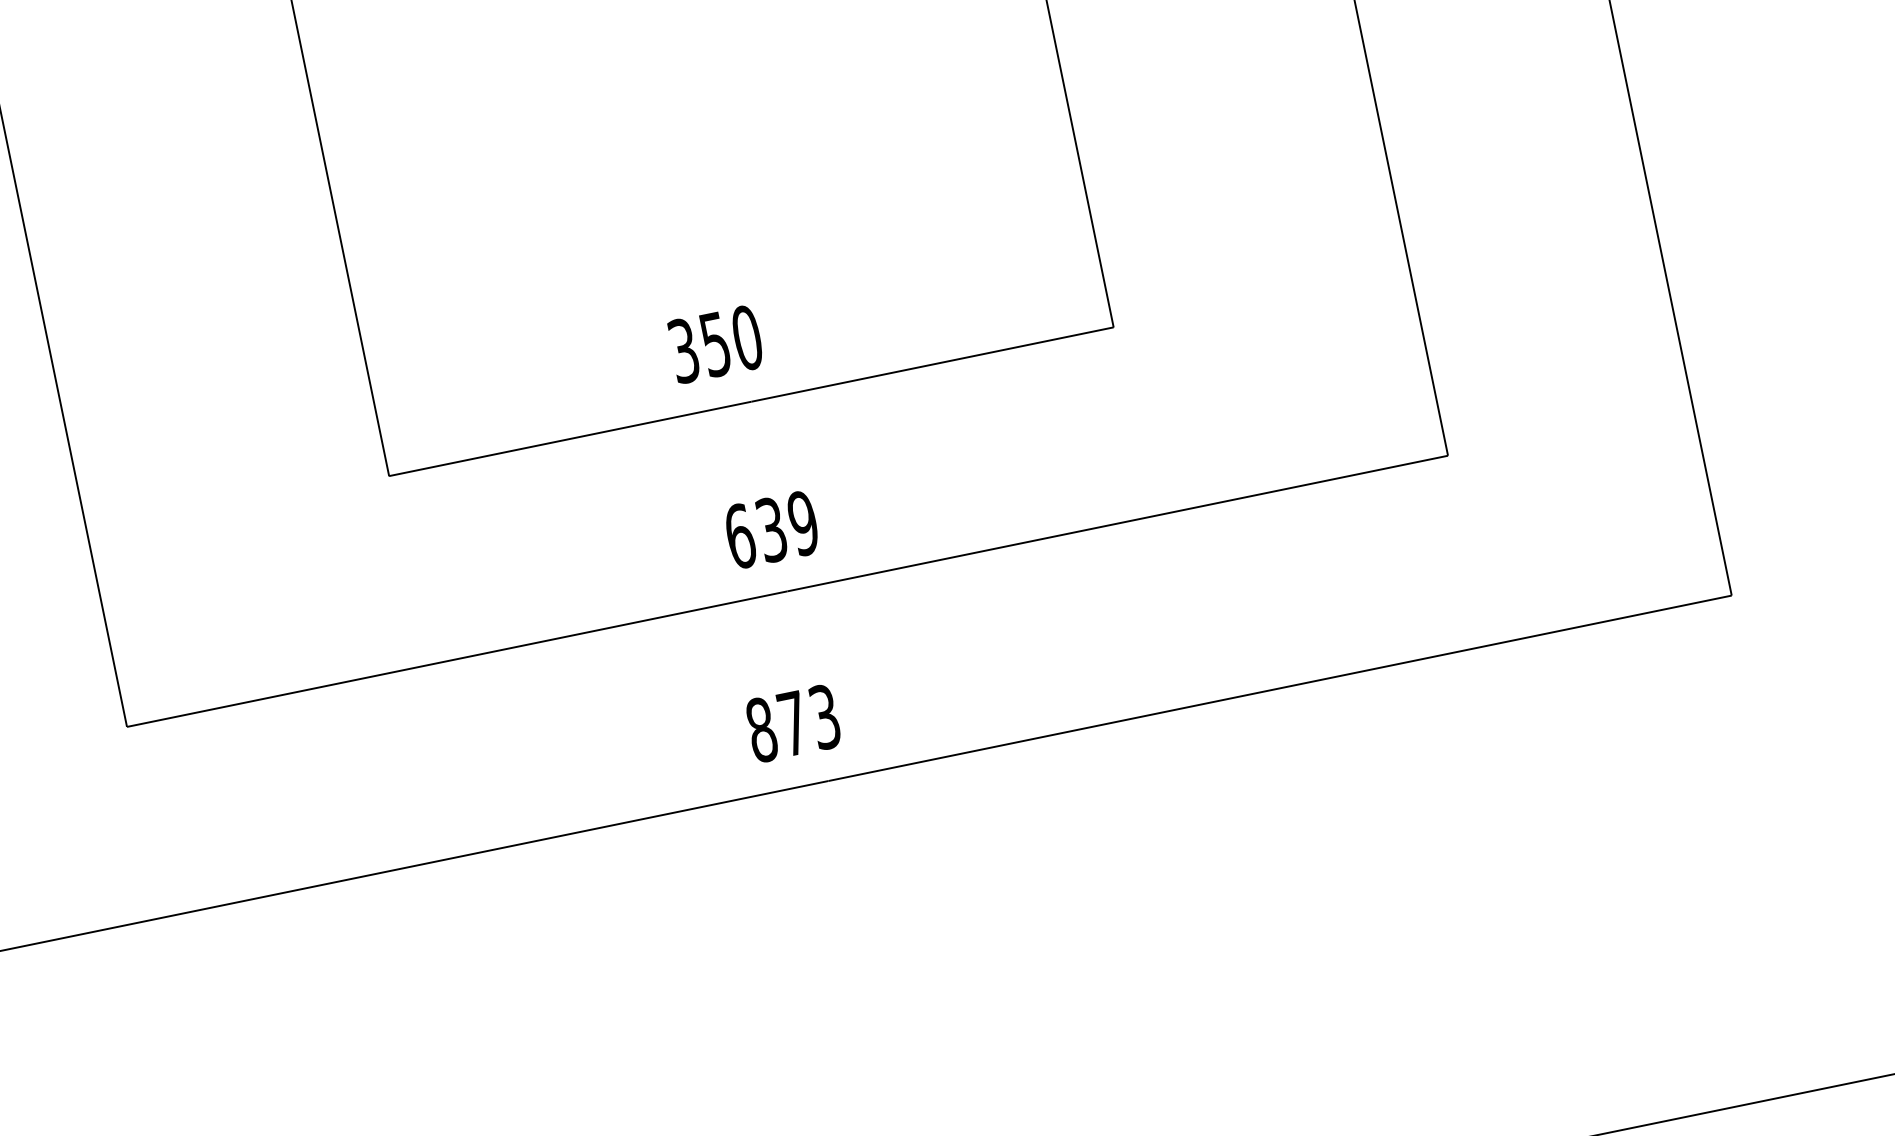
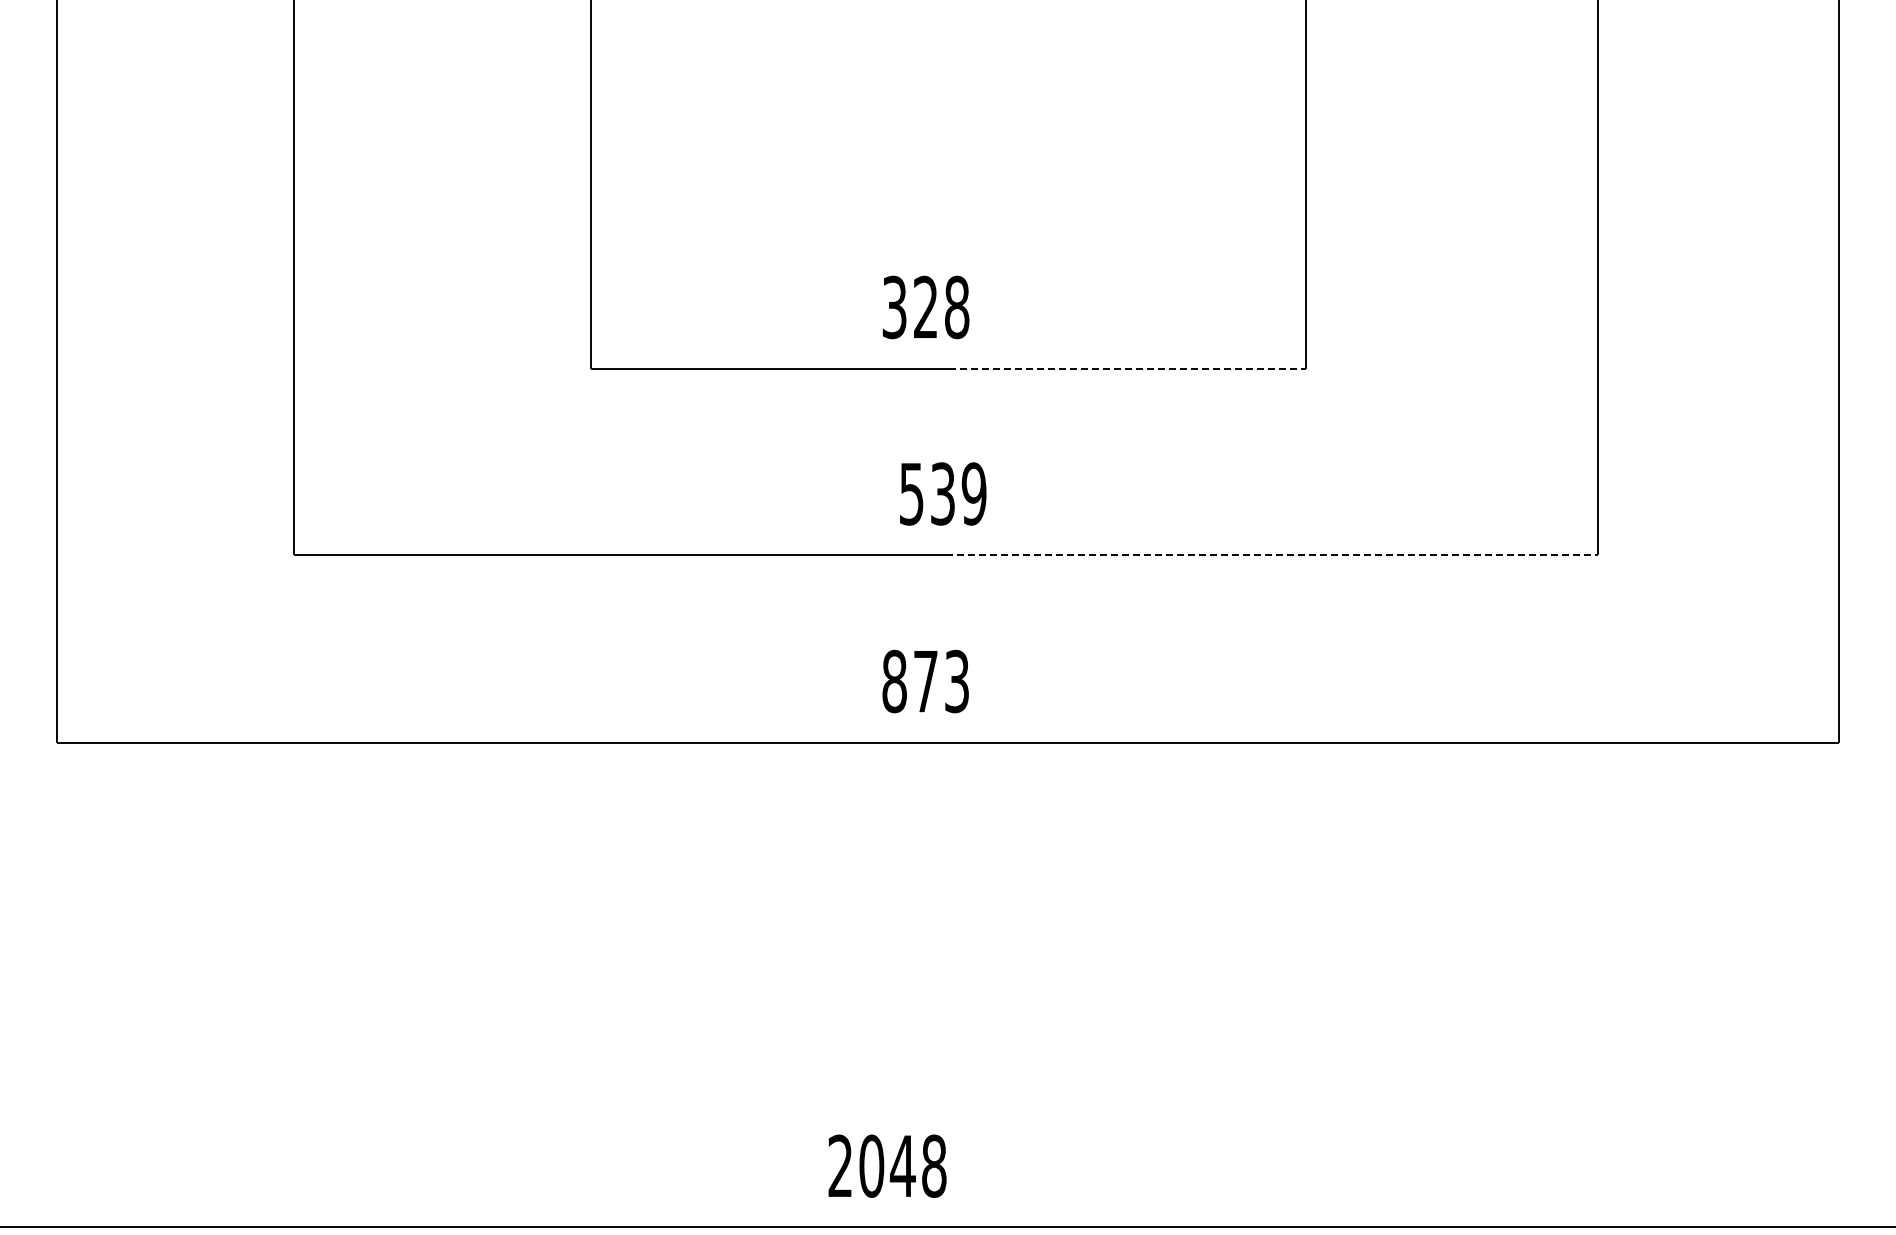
text: (731, 341) -> (941, 307), 350 -> 328
line: (932, 364) -> (1127, 368), solid -> dashed
line: (1117, 523) -> (1271, 555), solid -> dashed
text: (739, 535) -> (911, 493), 639 -> 539

